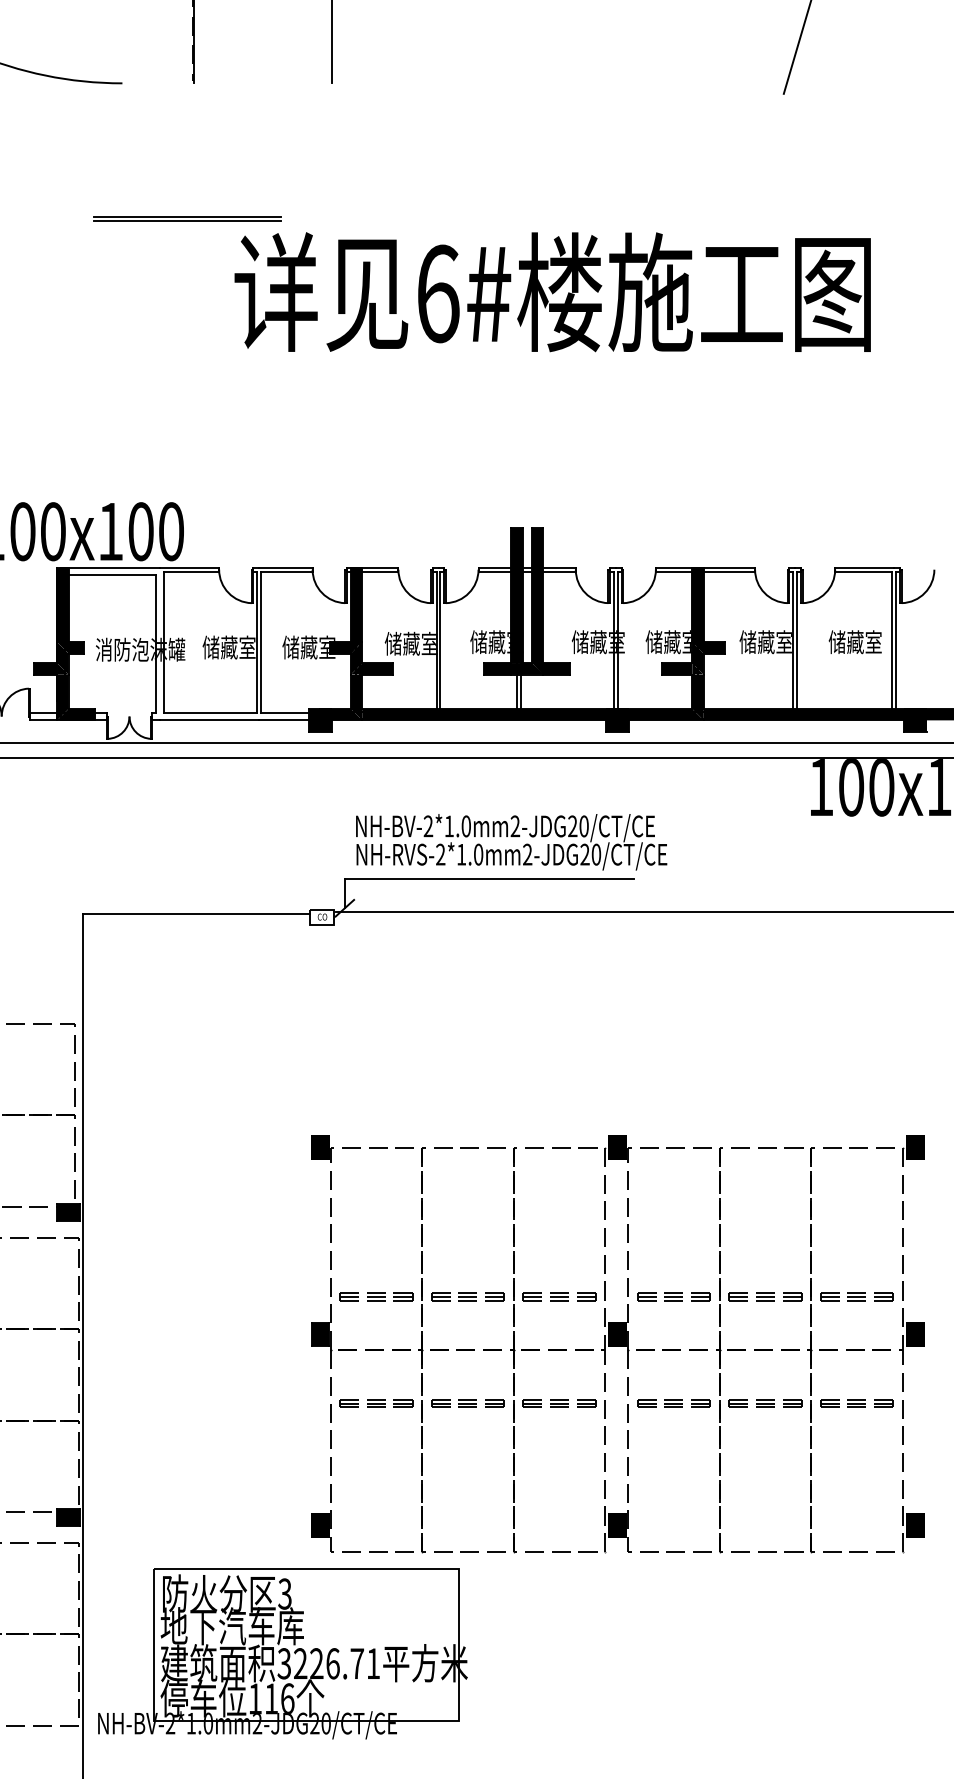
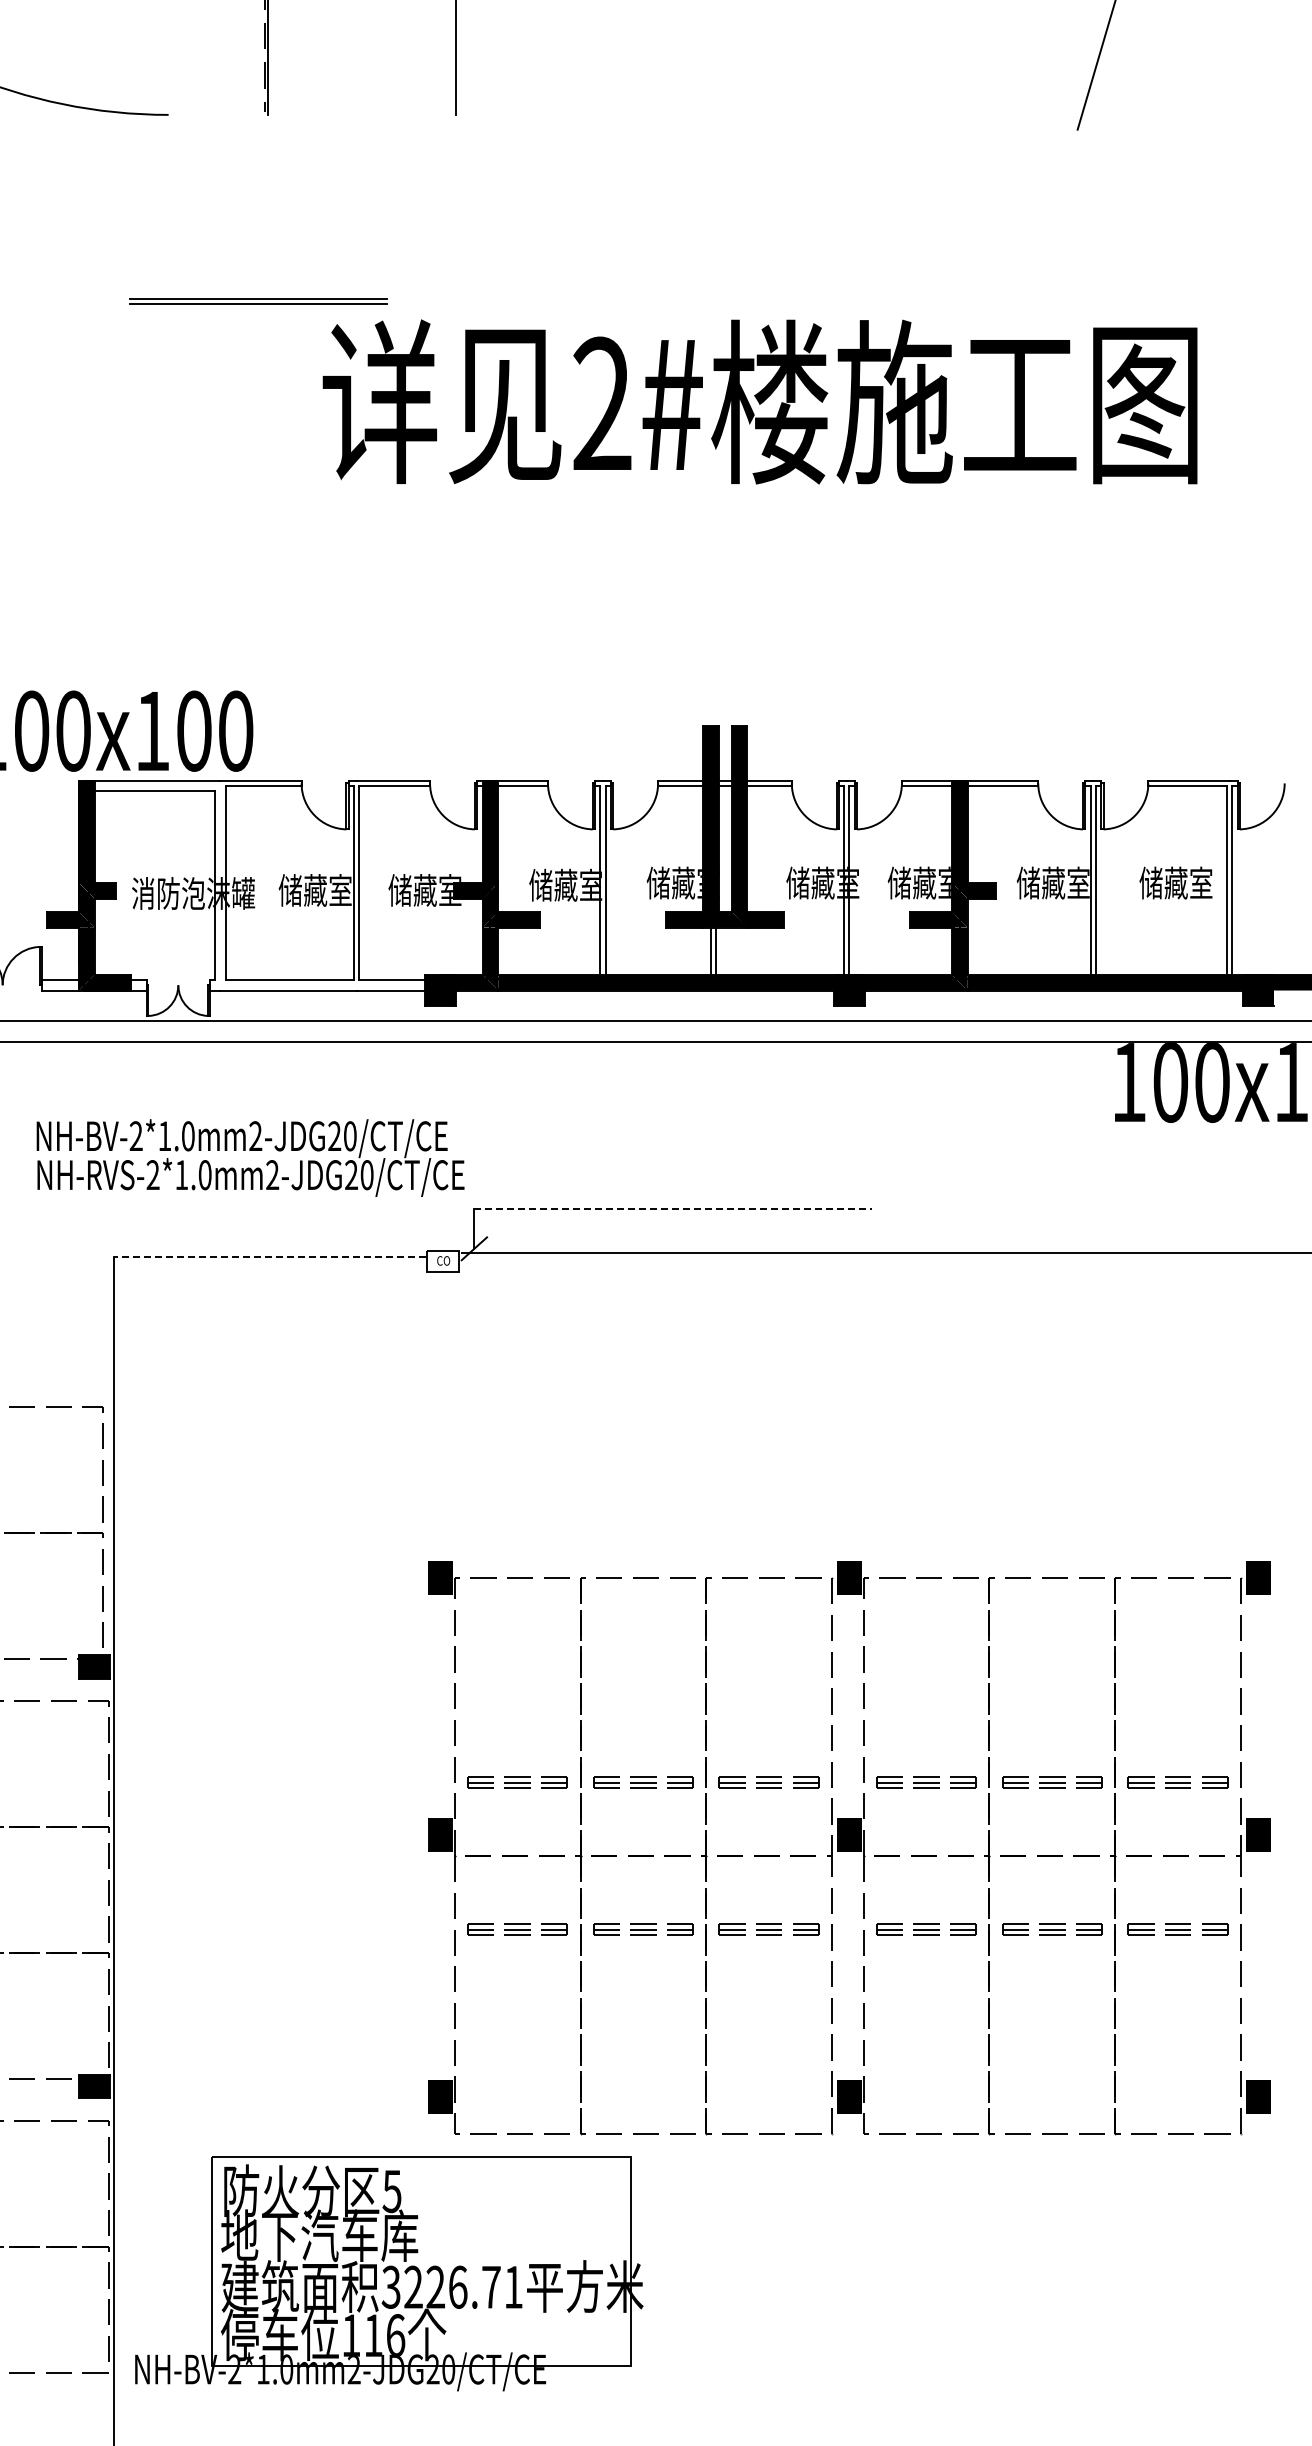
text: (438, 294) -> (602, 404), 6# -> 2#
text: (511, 841) -> (250, 1157), moved
line: (489, 879) -> (673, 1209), solid -> dashed
line: (196, 913) -> (270, 1256), solid -> dashed
text: (285, 1593) -> (392, 2190), 3 -> 5

